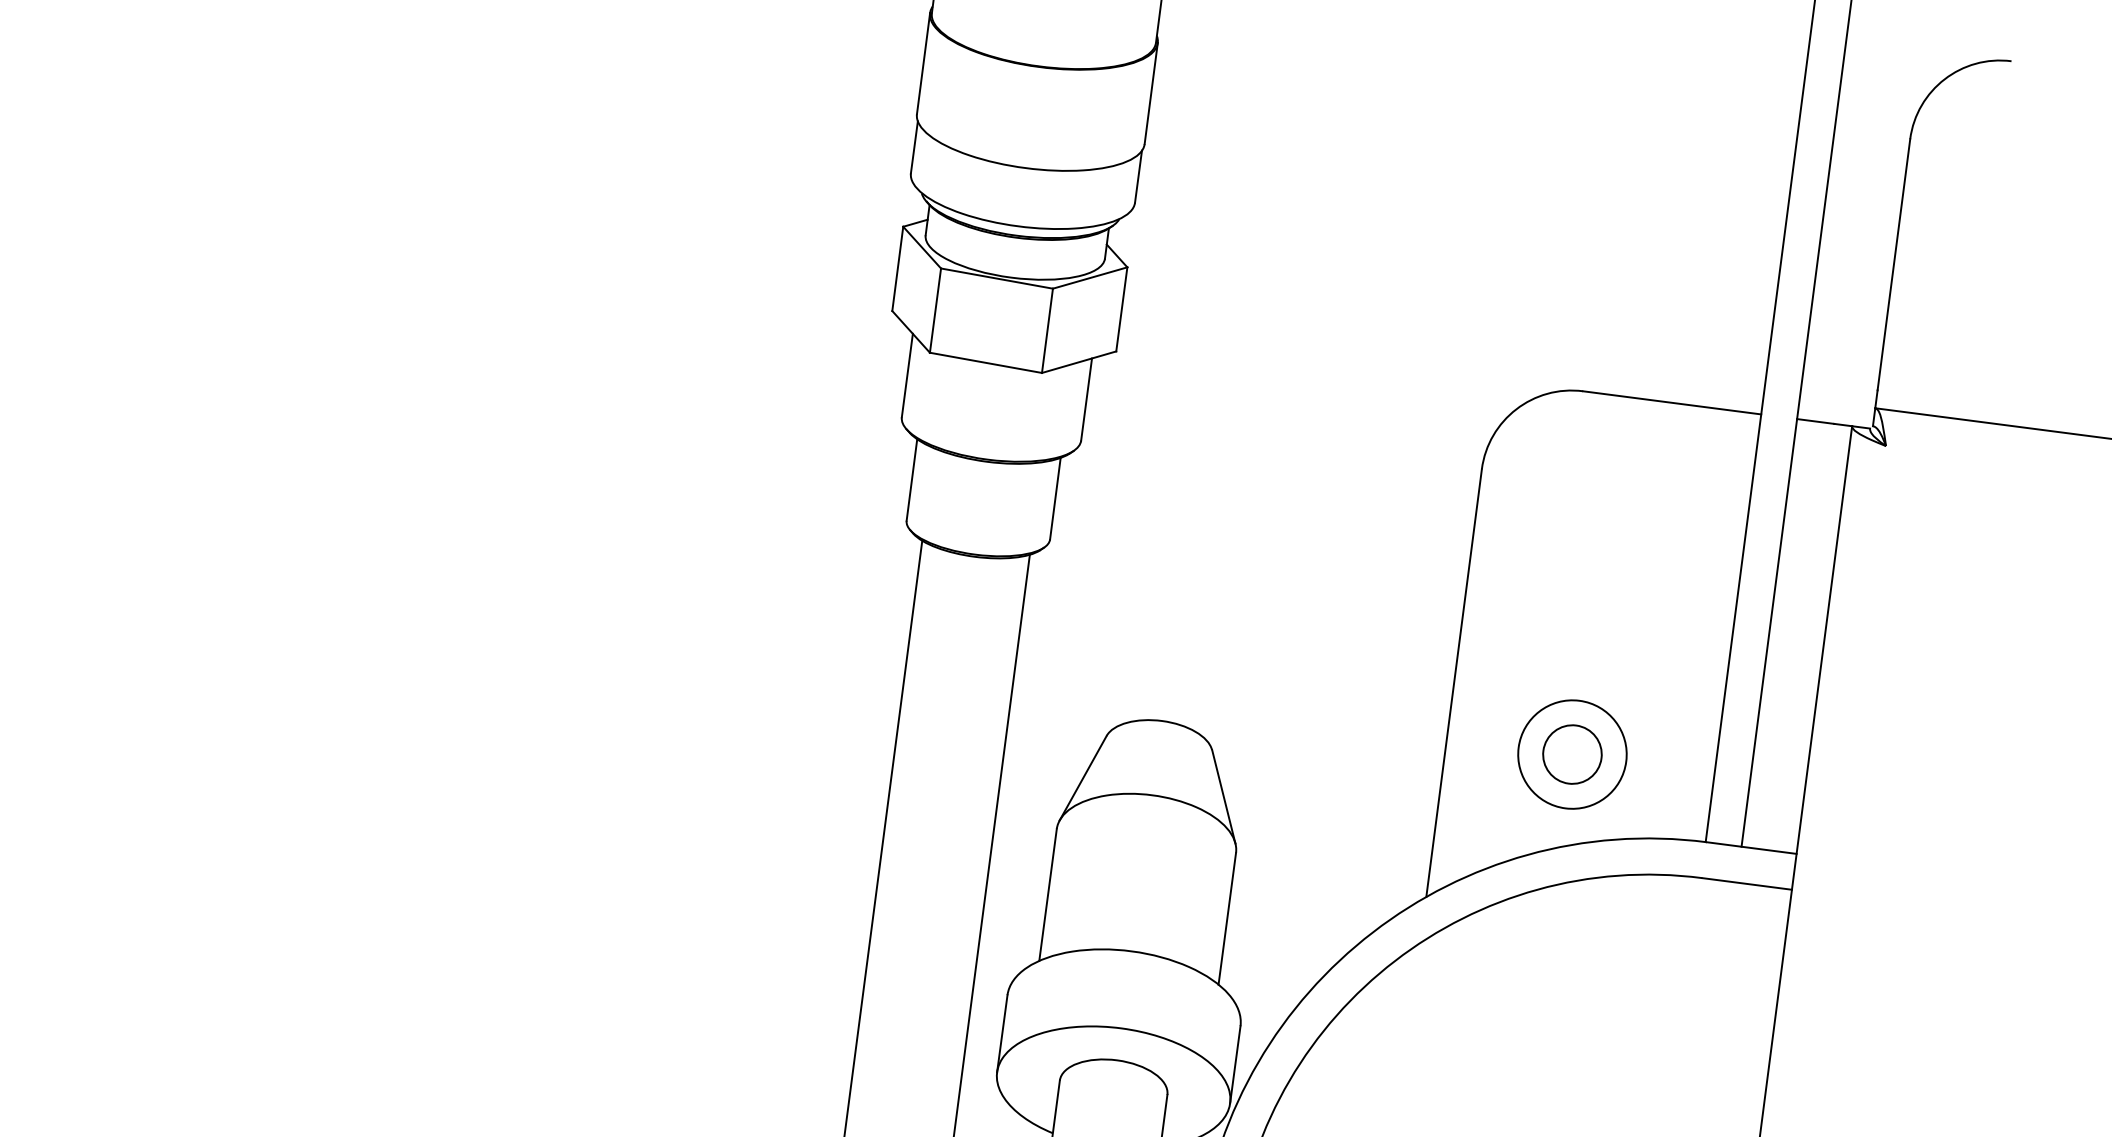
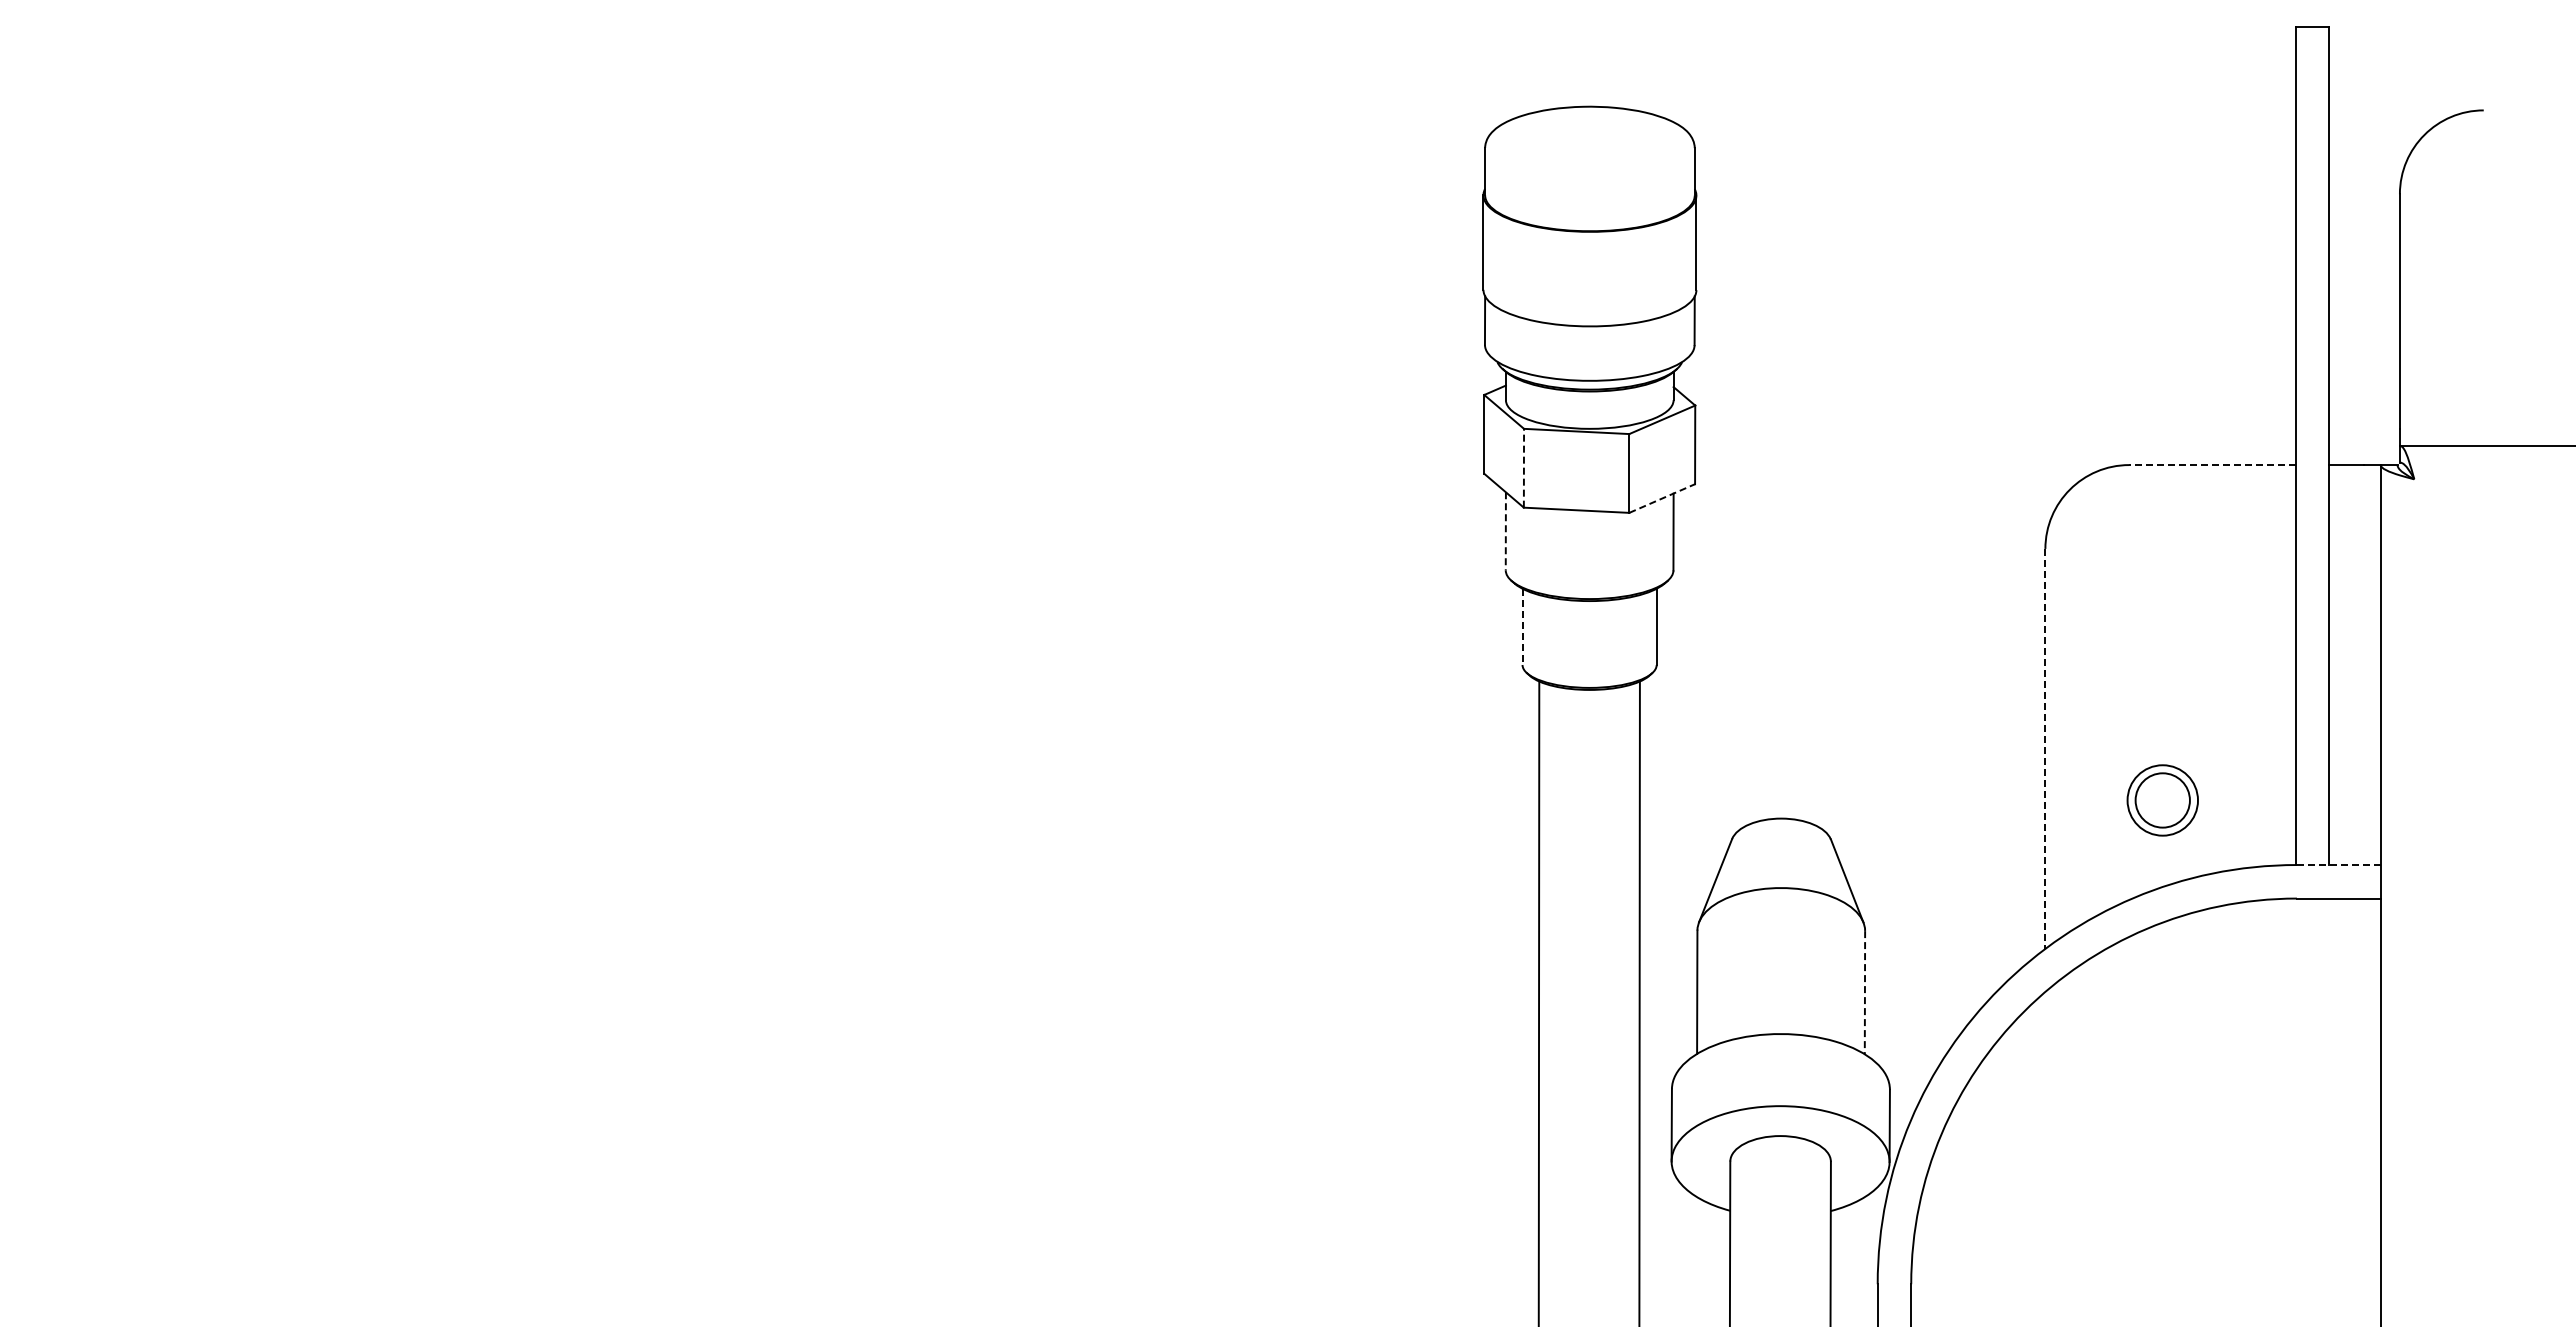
line: (935, 309) -> (1523, 467), solid -> dashed
line: (1079, 362) -> (1662, 498), solid -> dashed
line: (906, 375) -> (1505, 531), solid -> dashed
line: (1672, 403) -> (2212, 465), solid -> dashed
line: (911, 480) -> (1522, 627), solid -> dashed
line: (1454, 682) -> (2045, 748), solid -> dashed
circle: (1572, 754) -> (2162, 800), size x0.7
line: (1751, 848) -> (2338, 865), solid -> dashed
line: (1226, 918) -> (1864, 992), solid -> dashed

